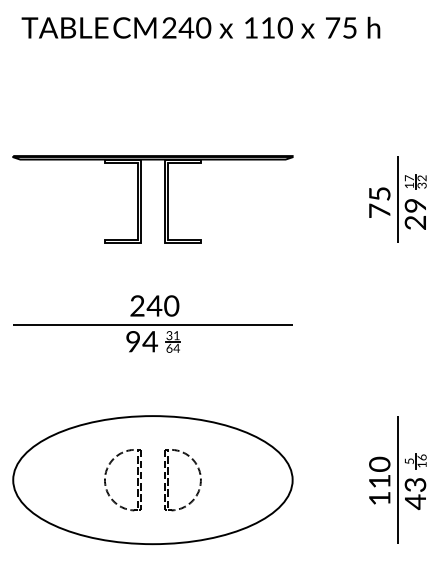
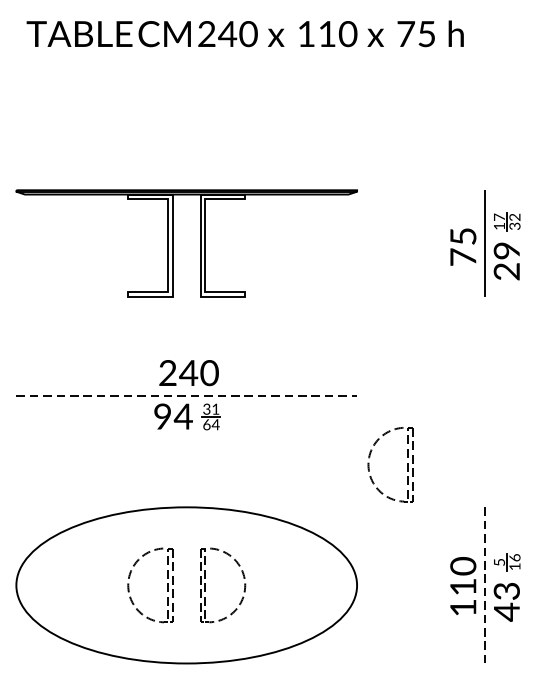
line: (152, 324) -> (186, 395), solid -> dashed
part: (334, 381) -> (408, 465), added
line: (397, 480) -> (484, 585), solid -> dashed

